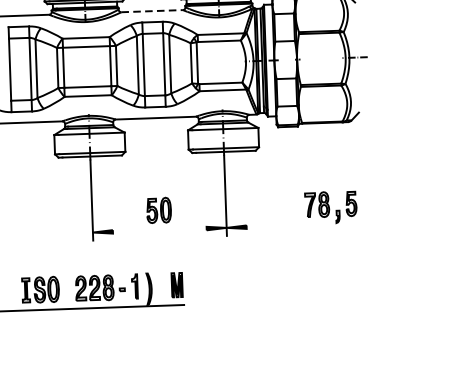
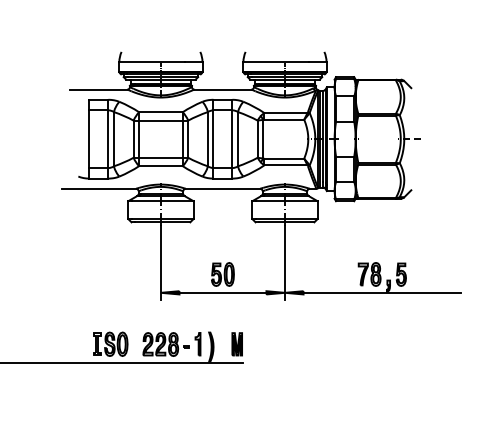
line: (151, 11) -> (222, 89), dashed -> solid
line: (331, 223) -> (382, 292), added
line: (159, 229) -> (222, 292), added

